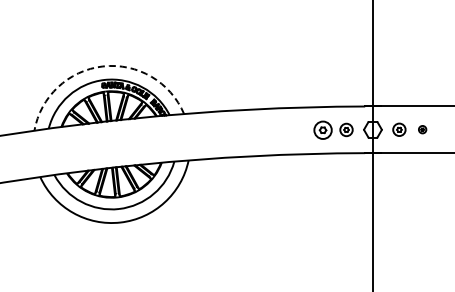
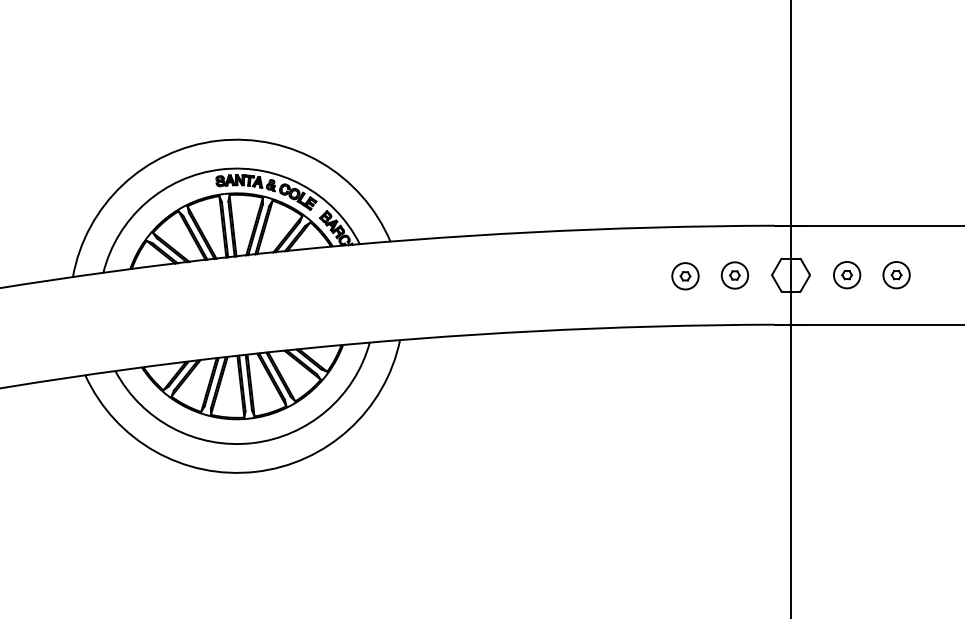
arc: (102, 66) -> (217, 140), dashed -> solid
part: (422, 129) -> (896, 274), size x1.67
part: (323, 130) -> (686, 276), size x0.71

